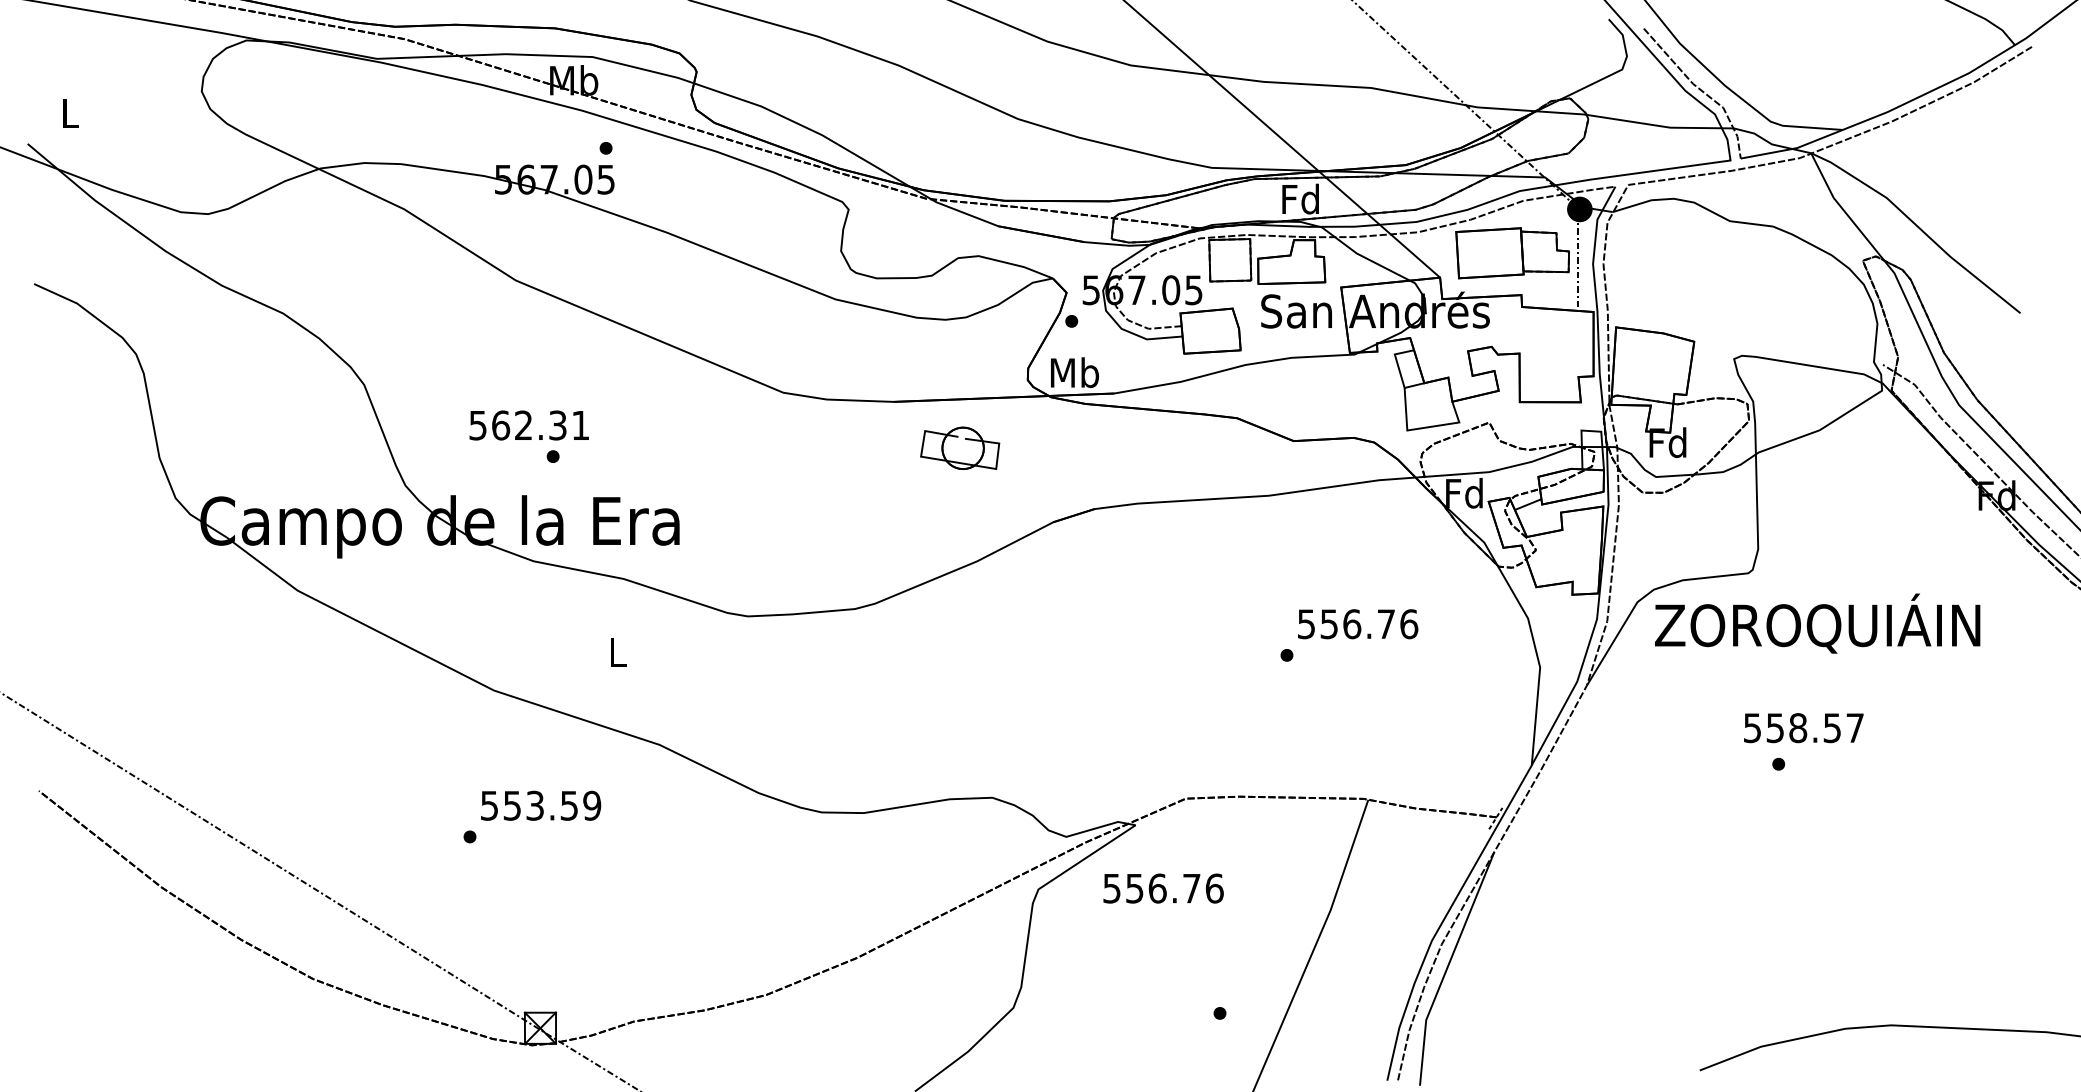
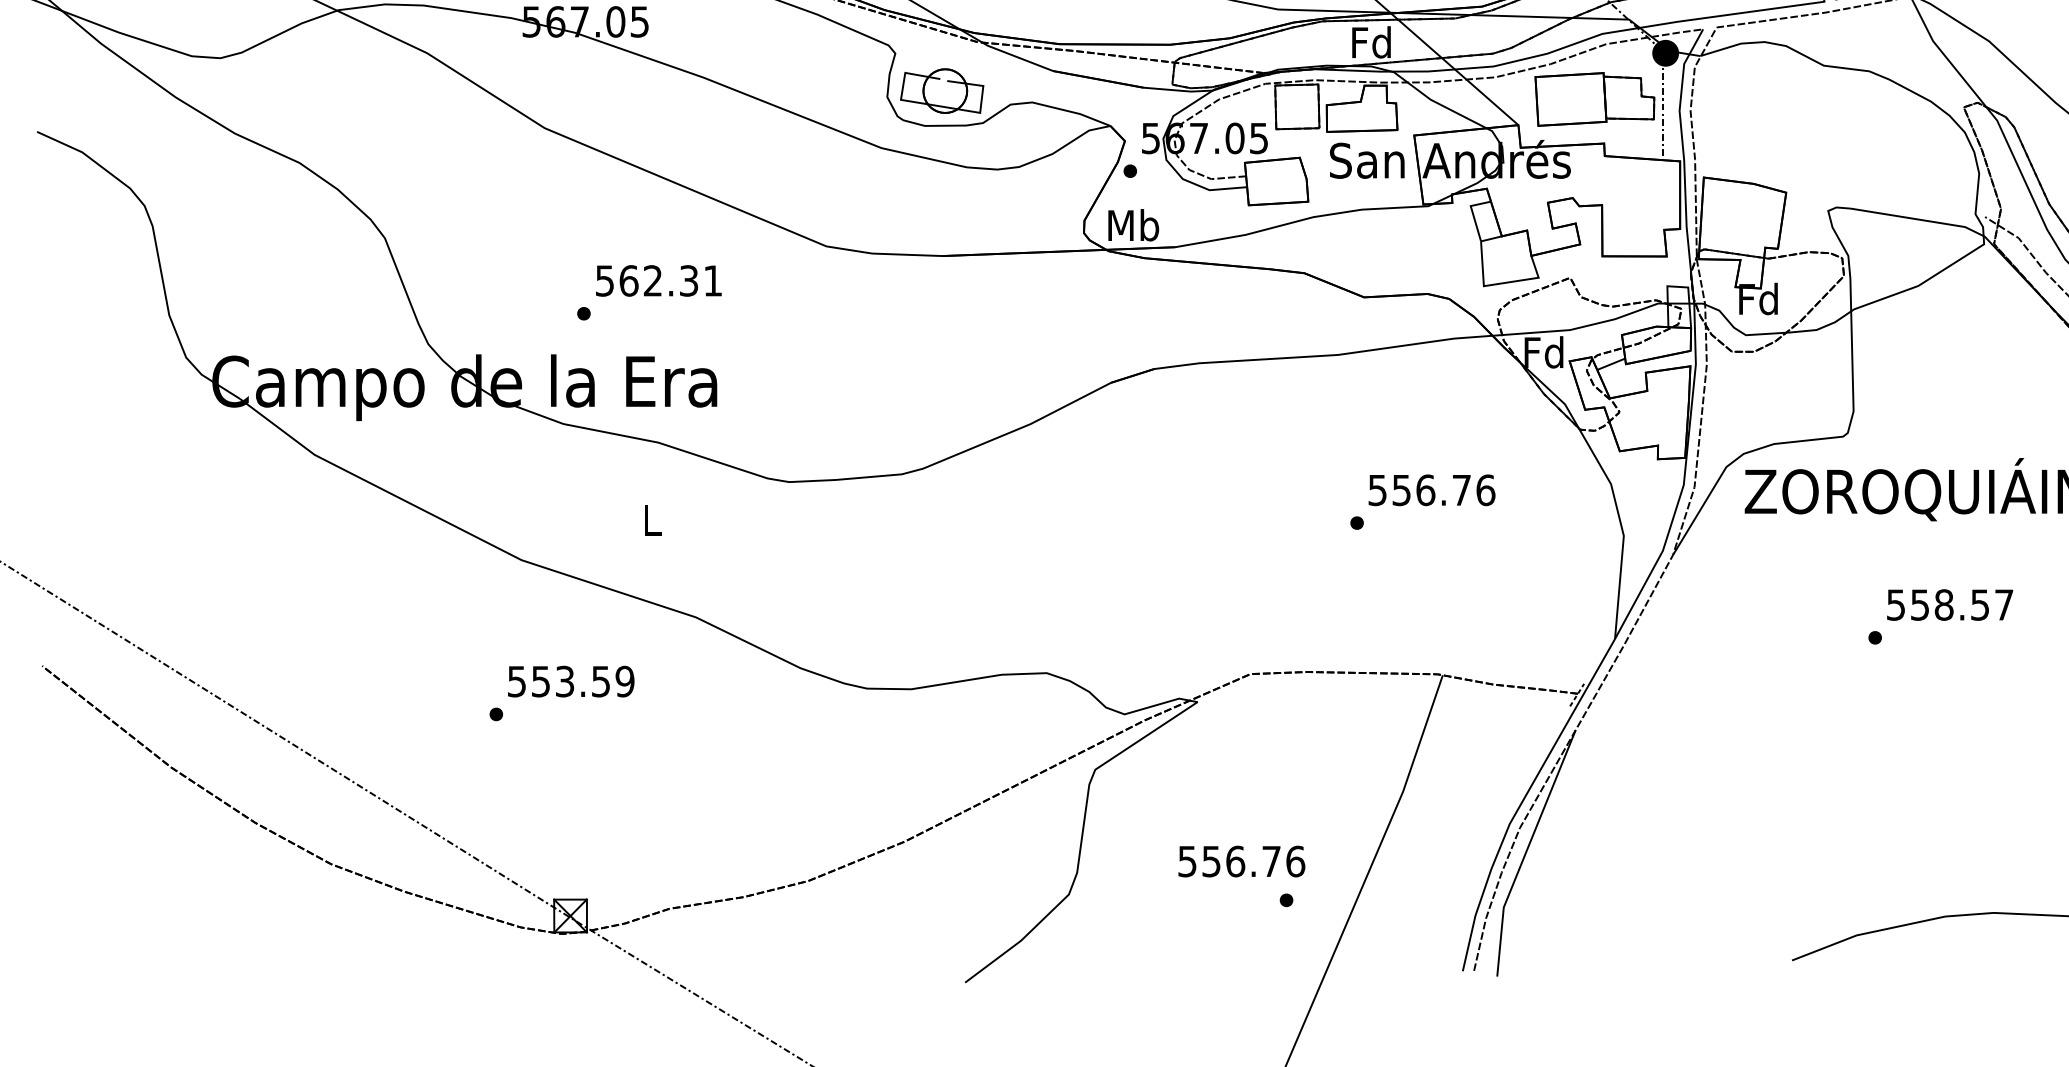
text: (528, 425) -> (658, 280), moved
part: (960, 447) -> (942, 90), moved
text: (1803, 728) -> (1949, 605), moved
text: (1163, 888) -> (1241, 861), moved

